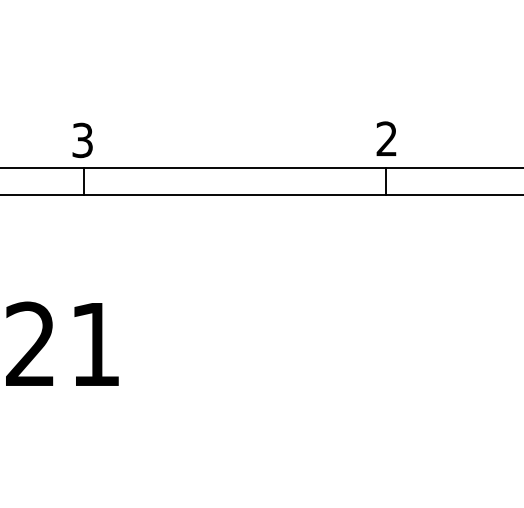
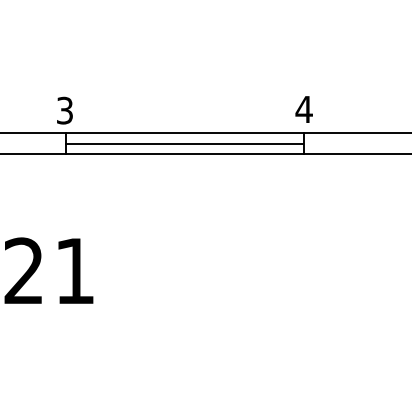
text: (386, 138) -> (303, 109), 2 -> 4
line: (234, 182) -> (184, 143), added

